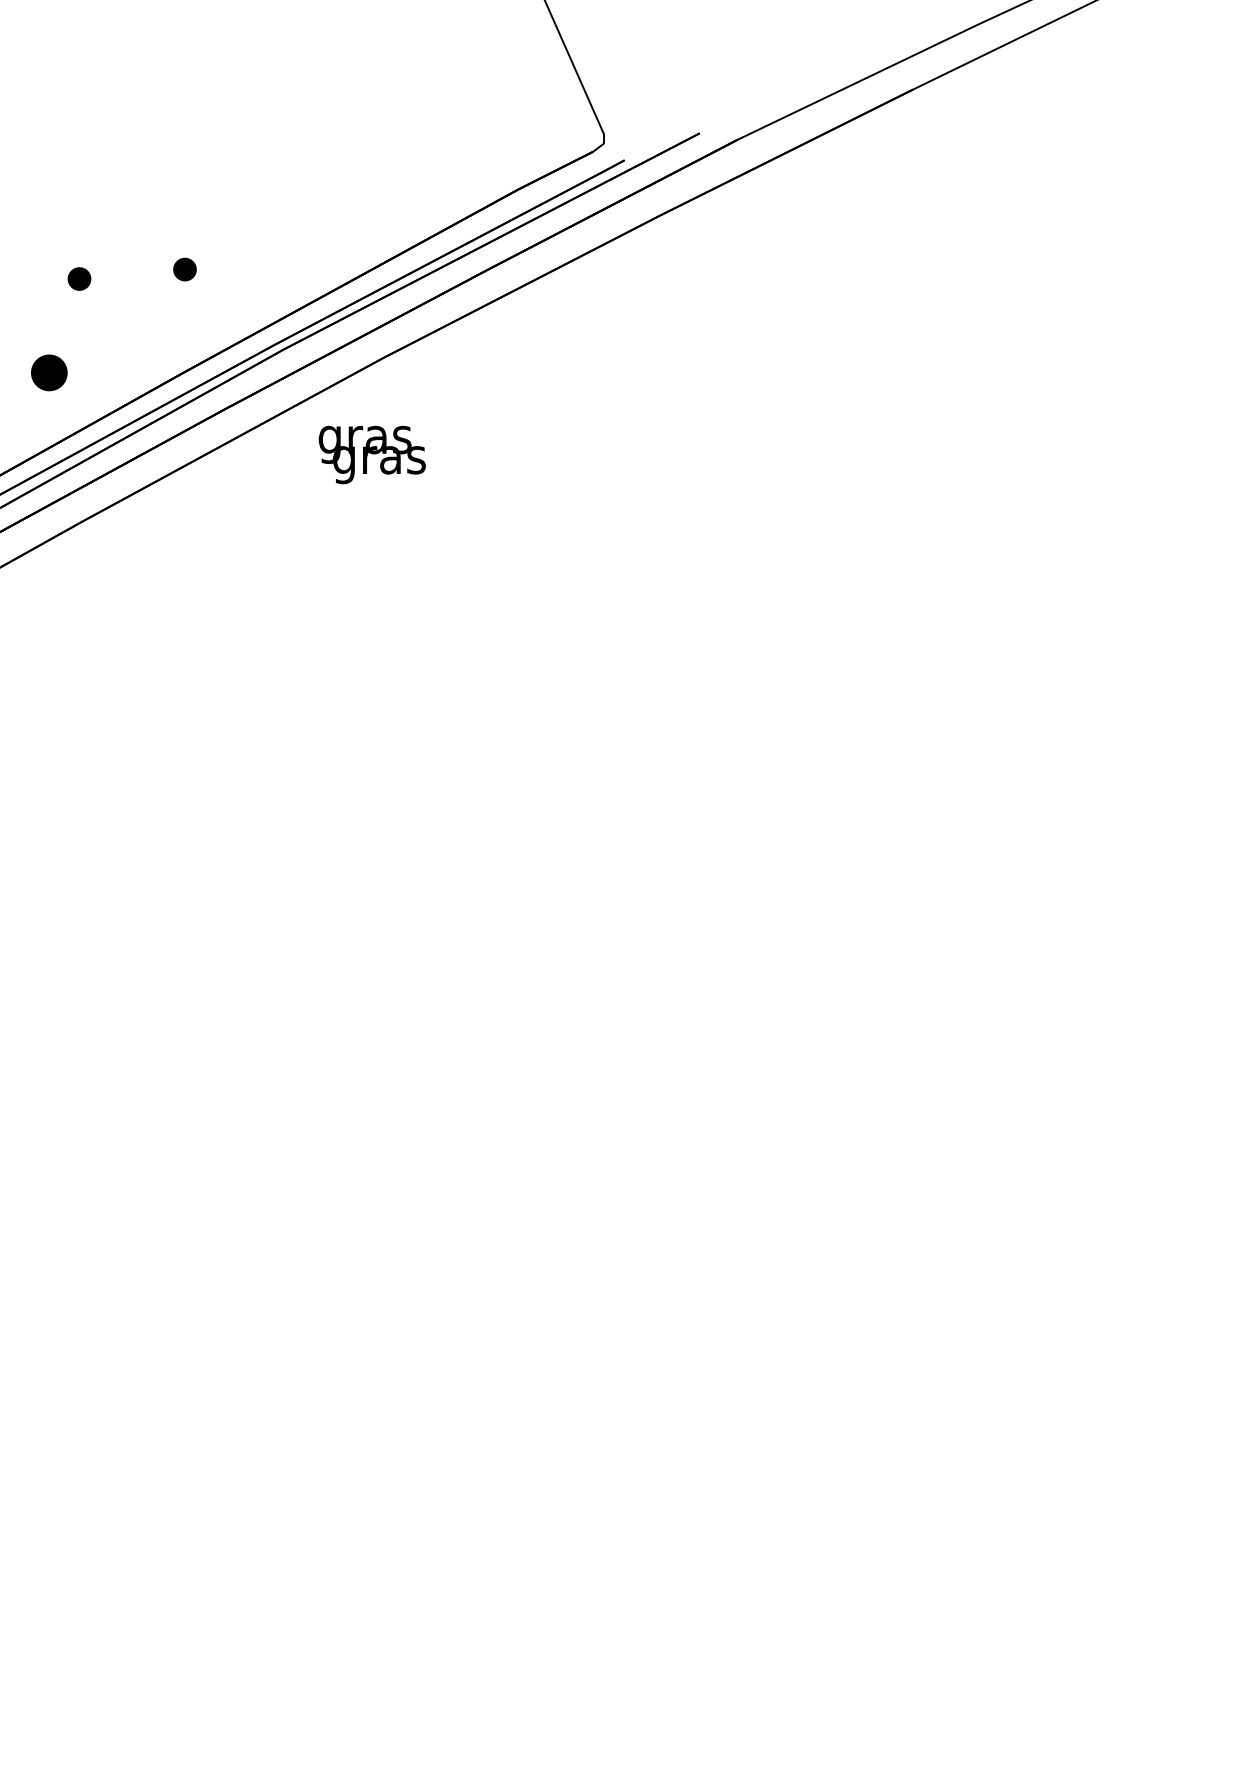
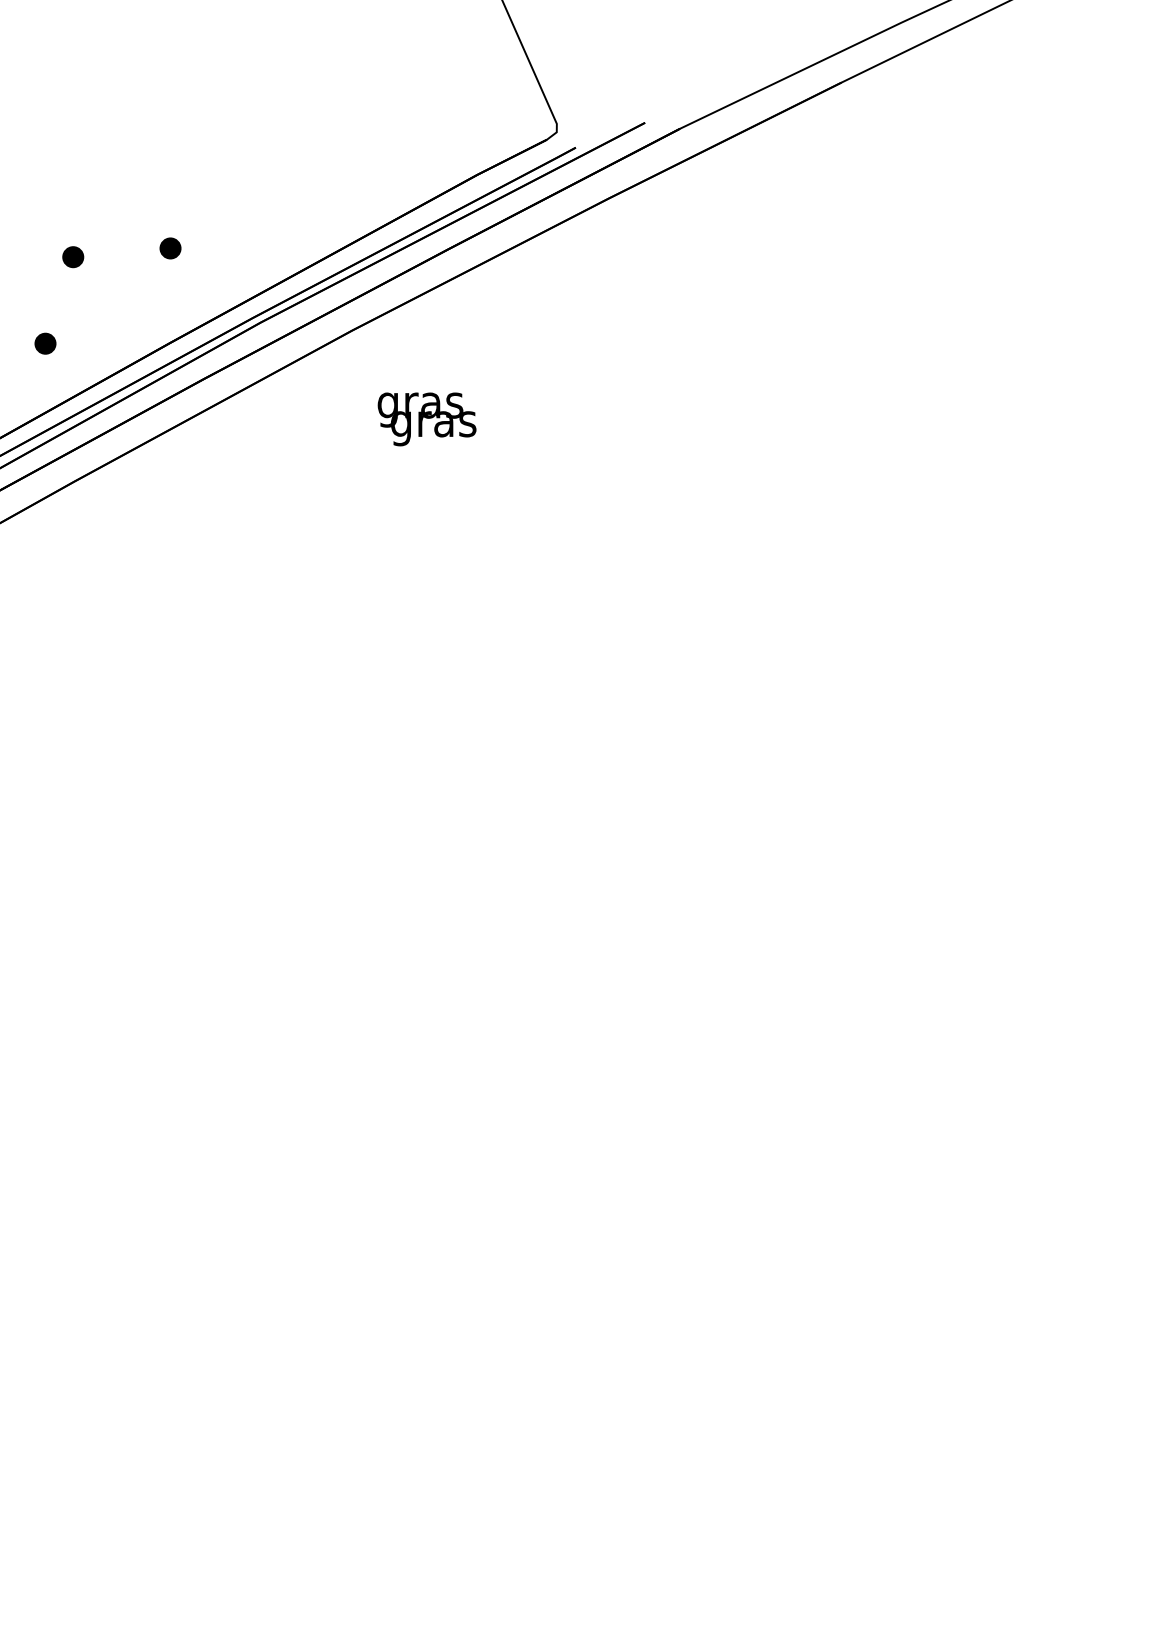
part: (49, 372) -> (45, 343), size x0.62
text: (371, 455) -> (426, 419), moved

